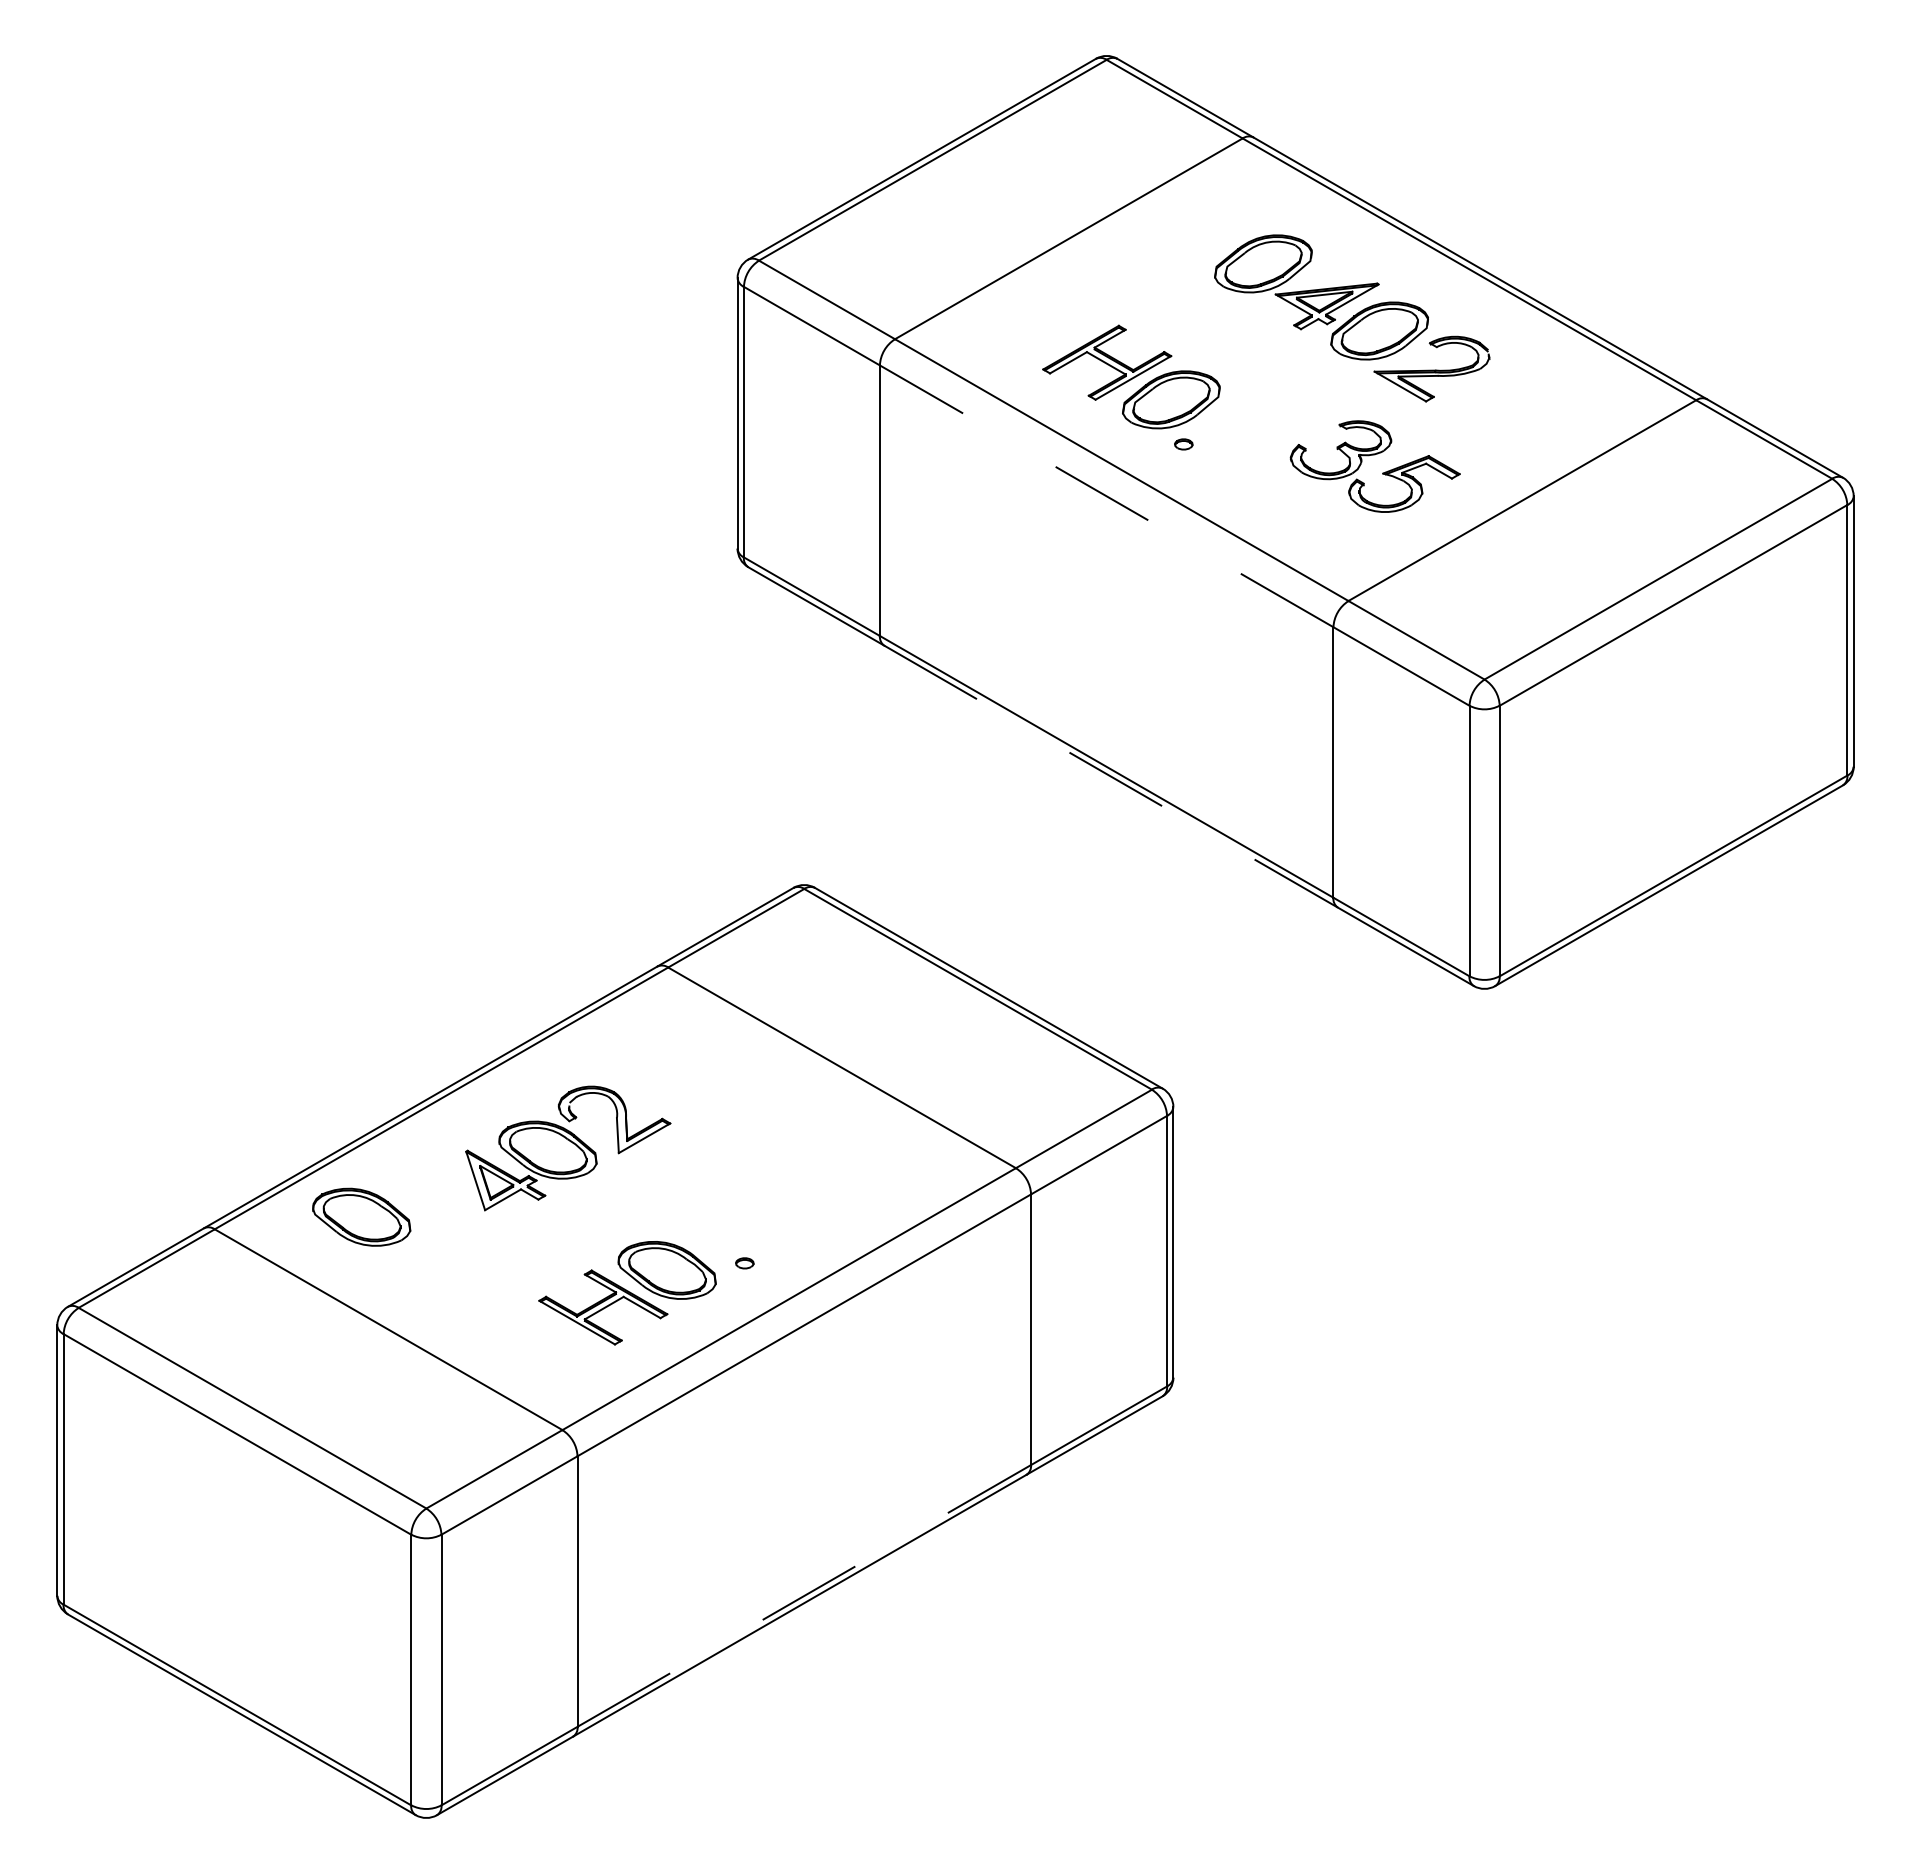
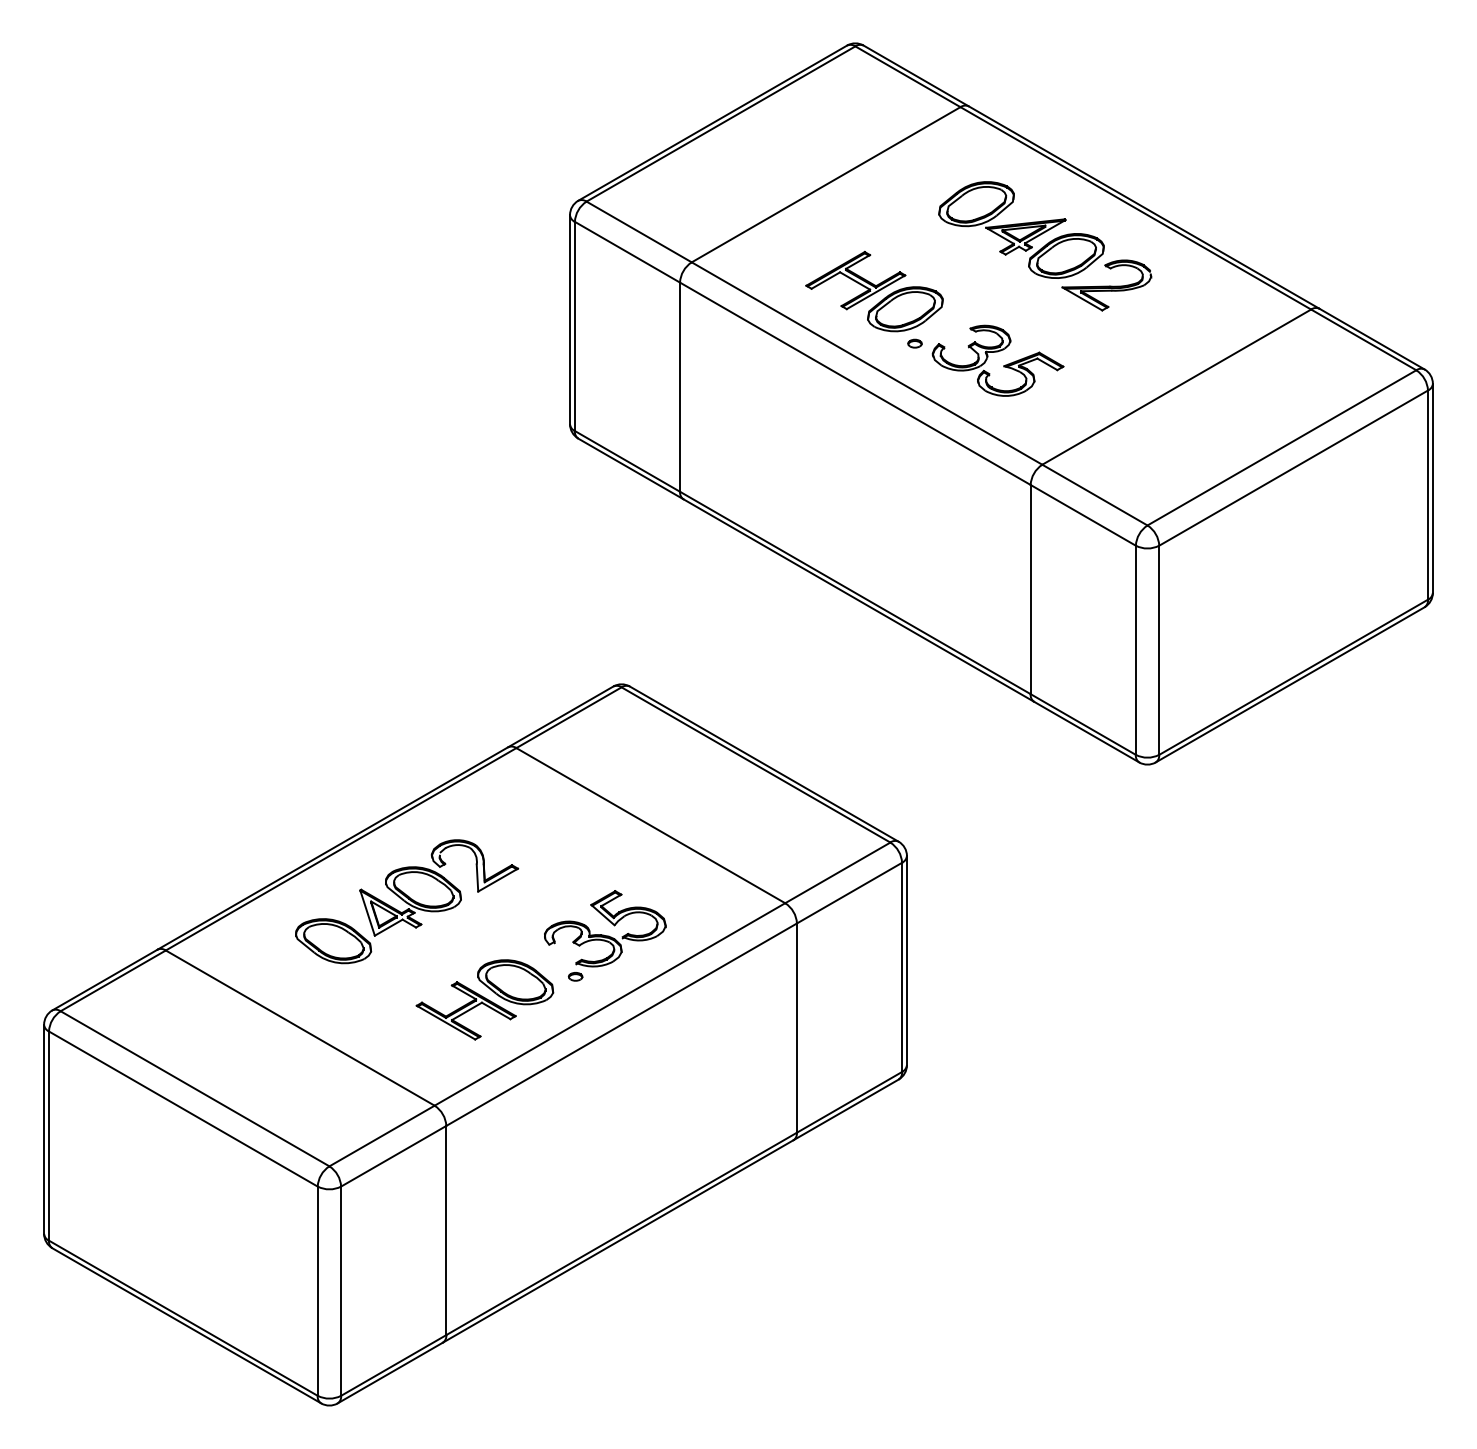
part: (1382, 472) -> (1003, 365), moved
line: (1106, 496) -> (855, 383), dashed -> solid
line: (1111, 776) -> (859, 600), dashed -> solid
part: (783, 1209) -> (605, 935), added
part: (361, 1216) -> (333, 940), moved
line: (804, 1595) -> (621, 1233), dashed -> solid

